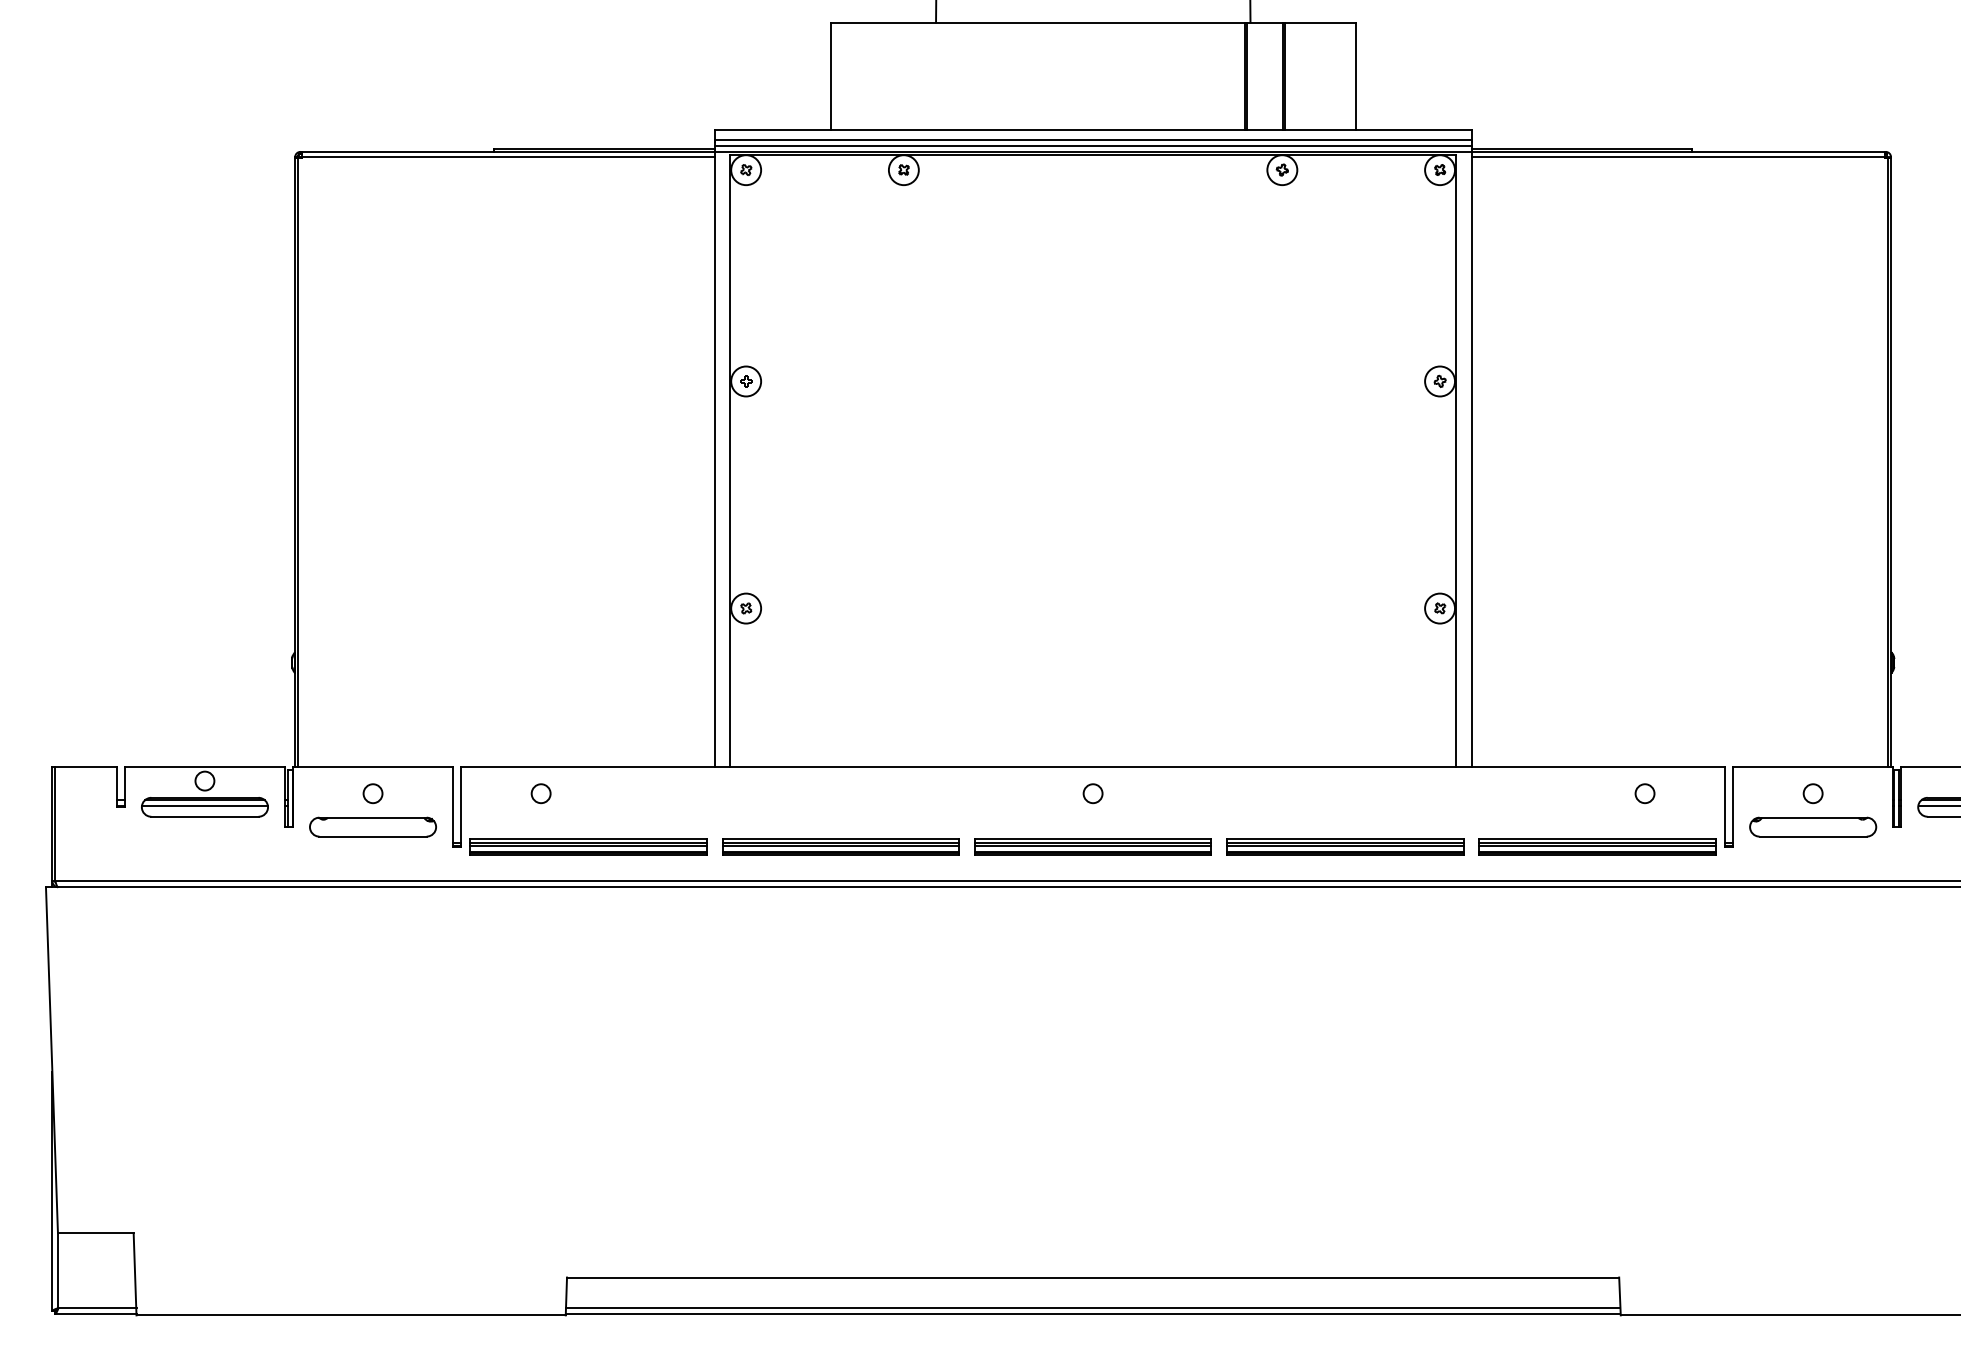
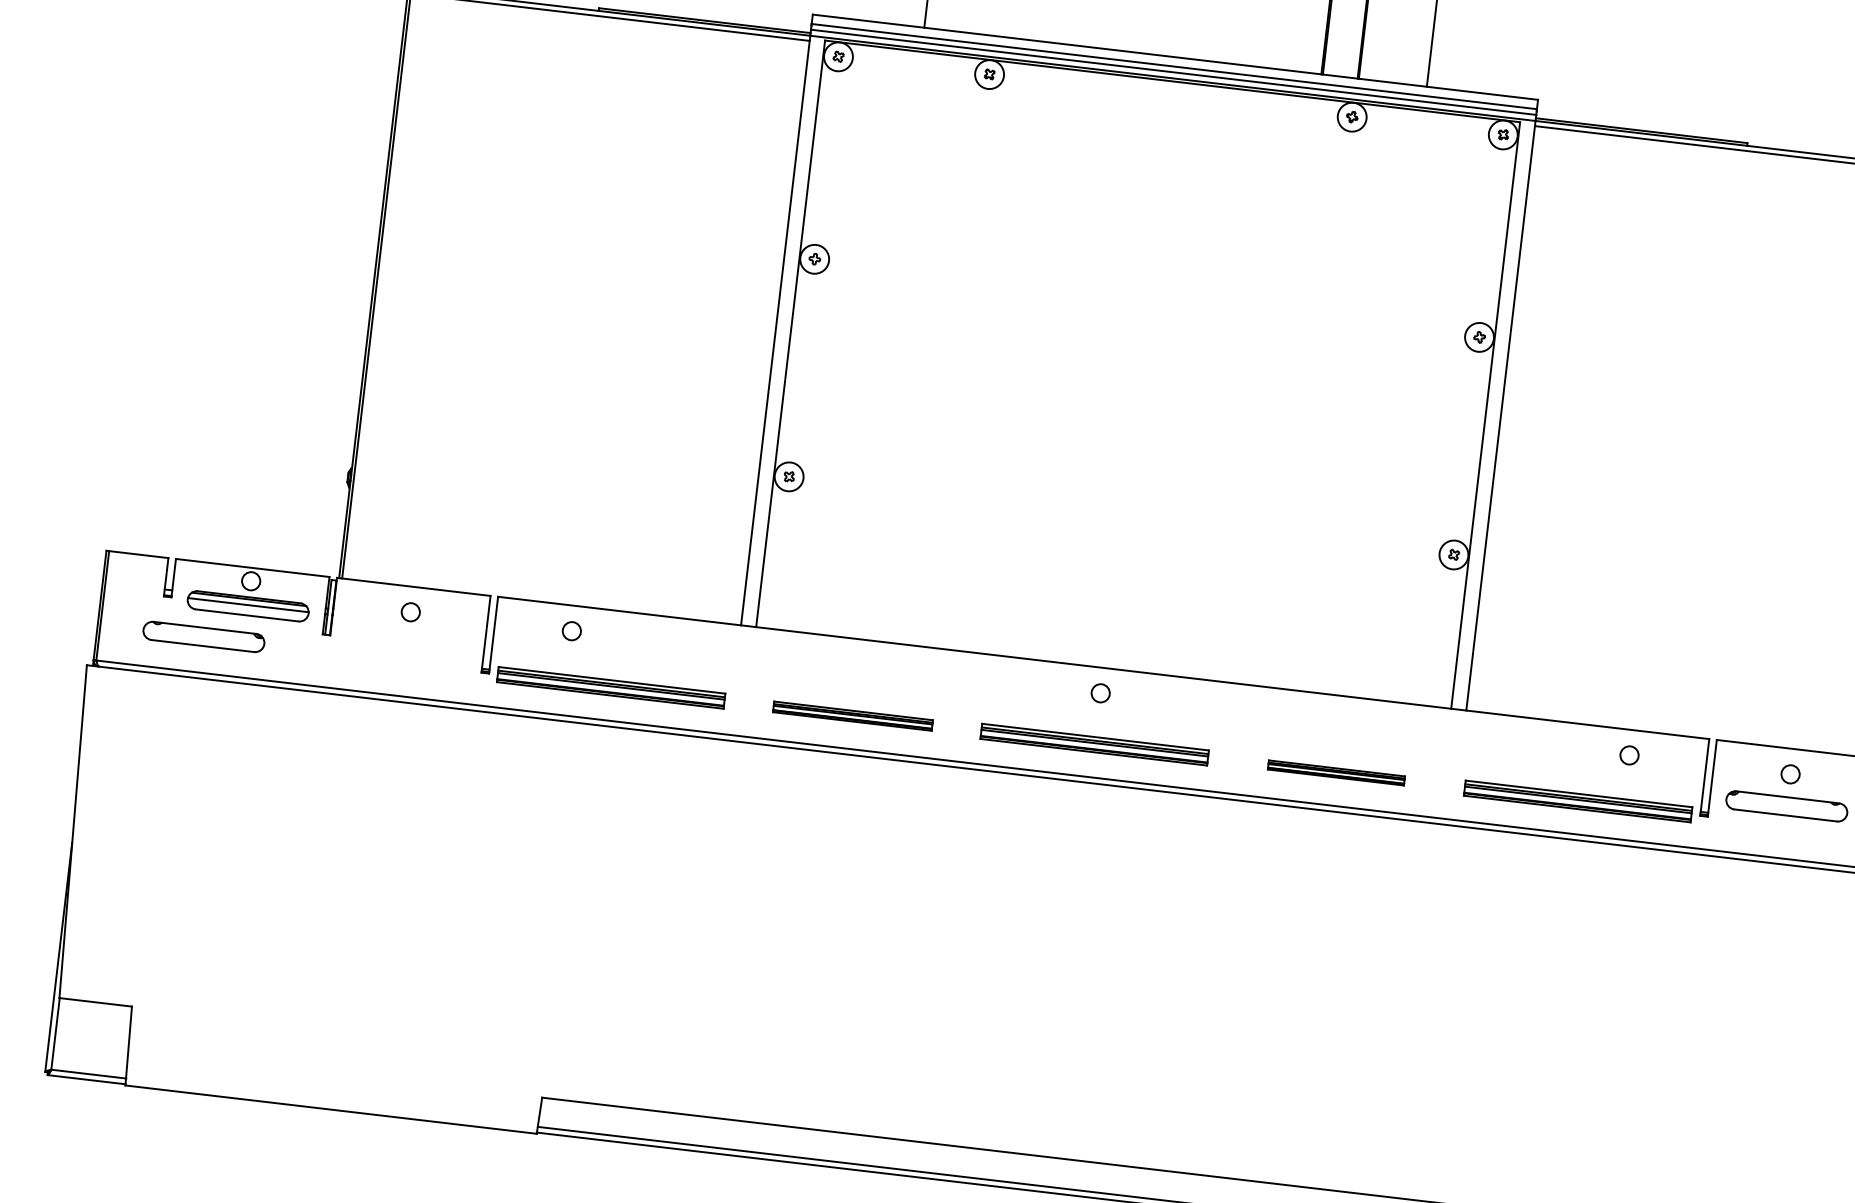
part: (372, 826) -> (203, 636), moved
part: (840, 846) -> (852, 715), size x0.7
part: (1345, 846) -> (1336, 772), size x0.6

